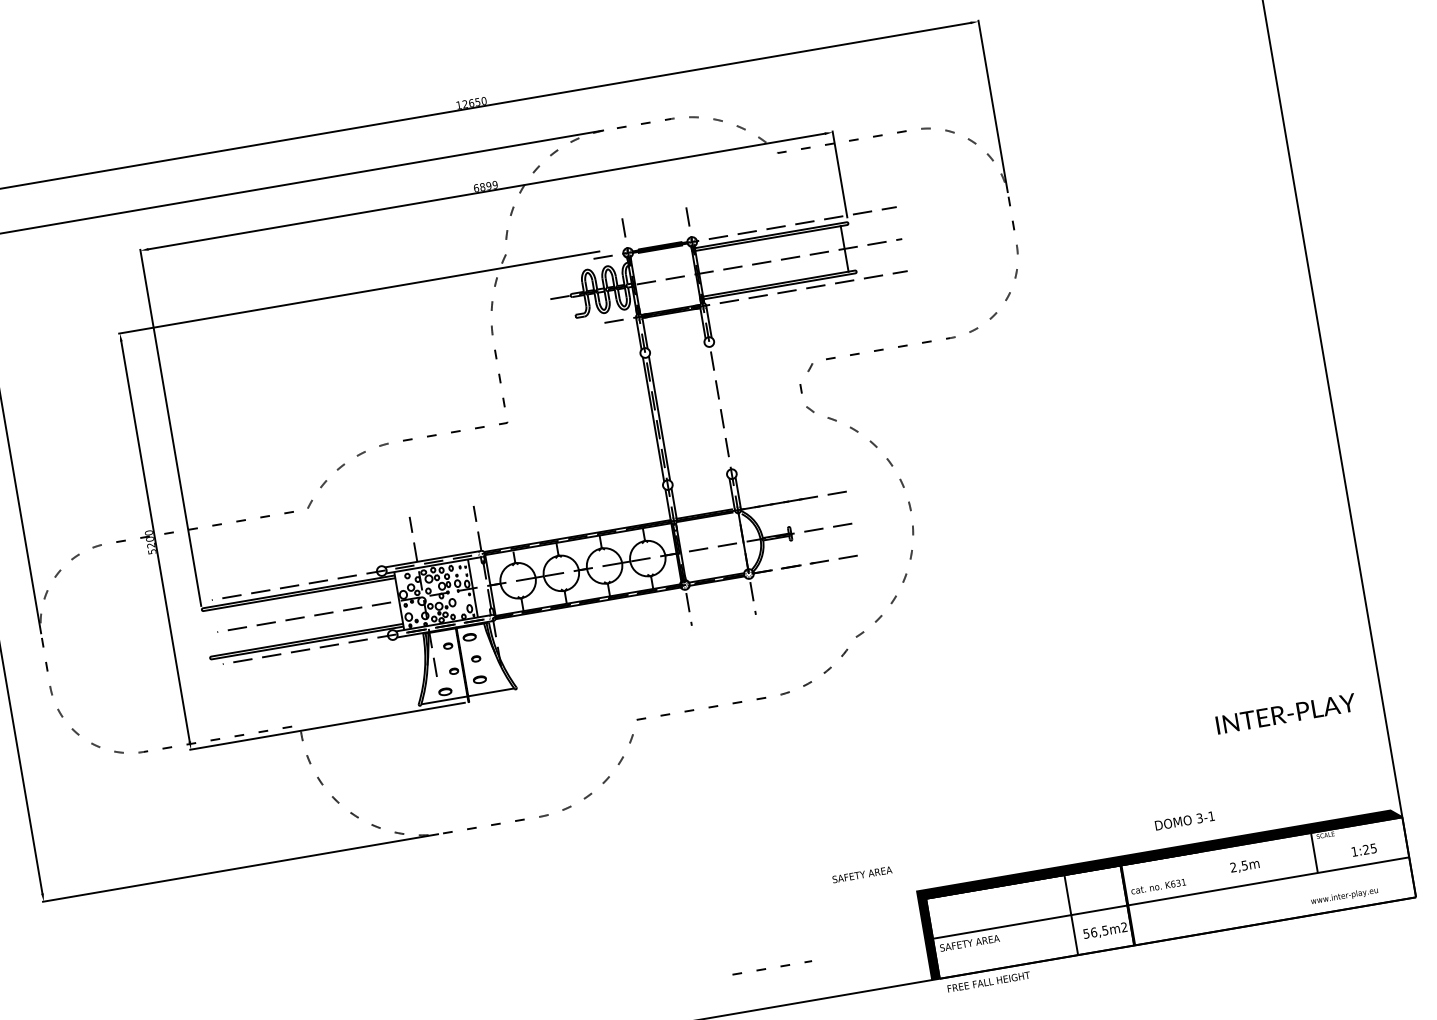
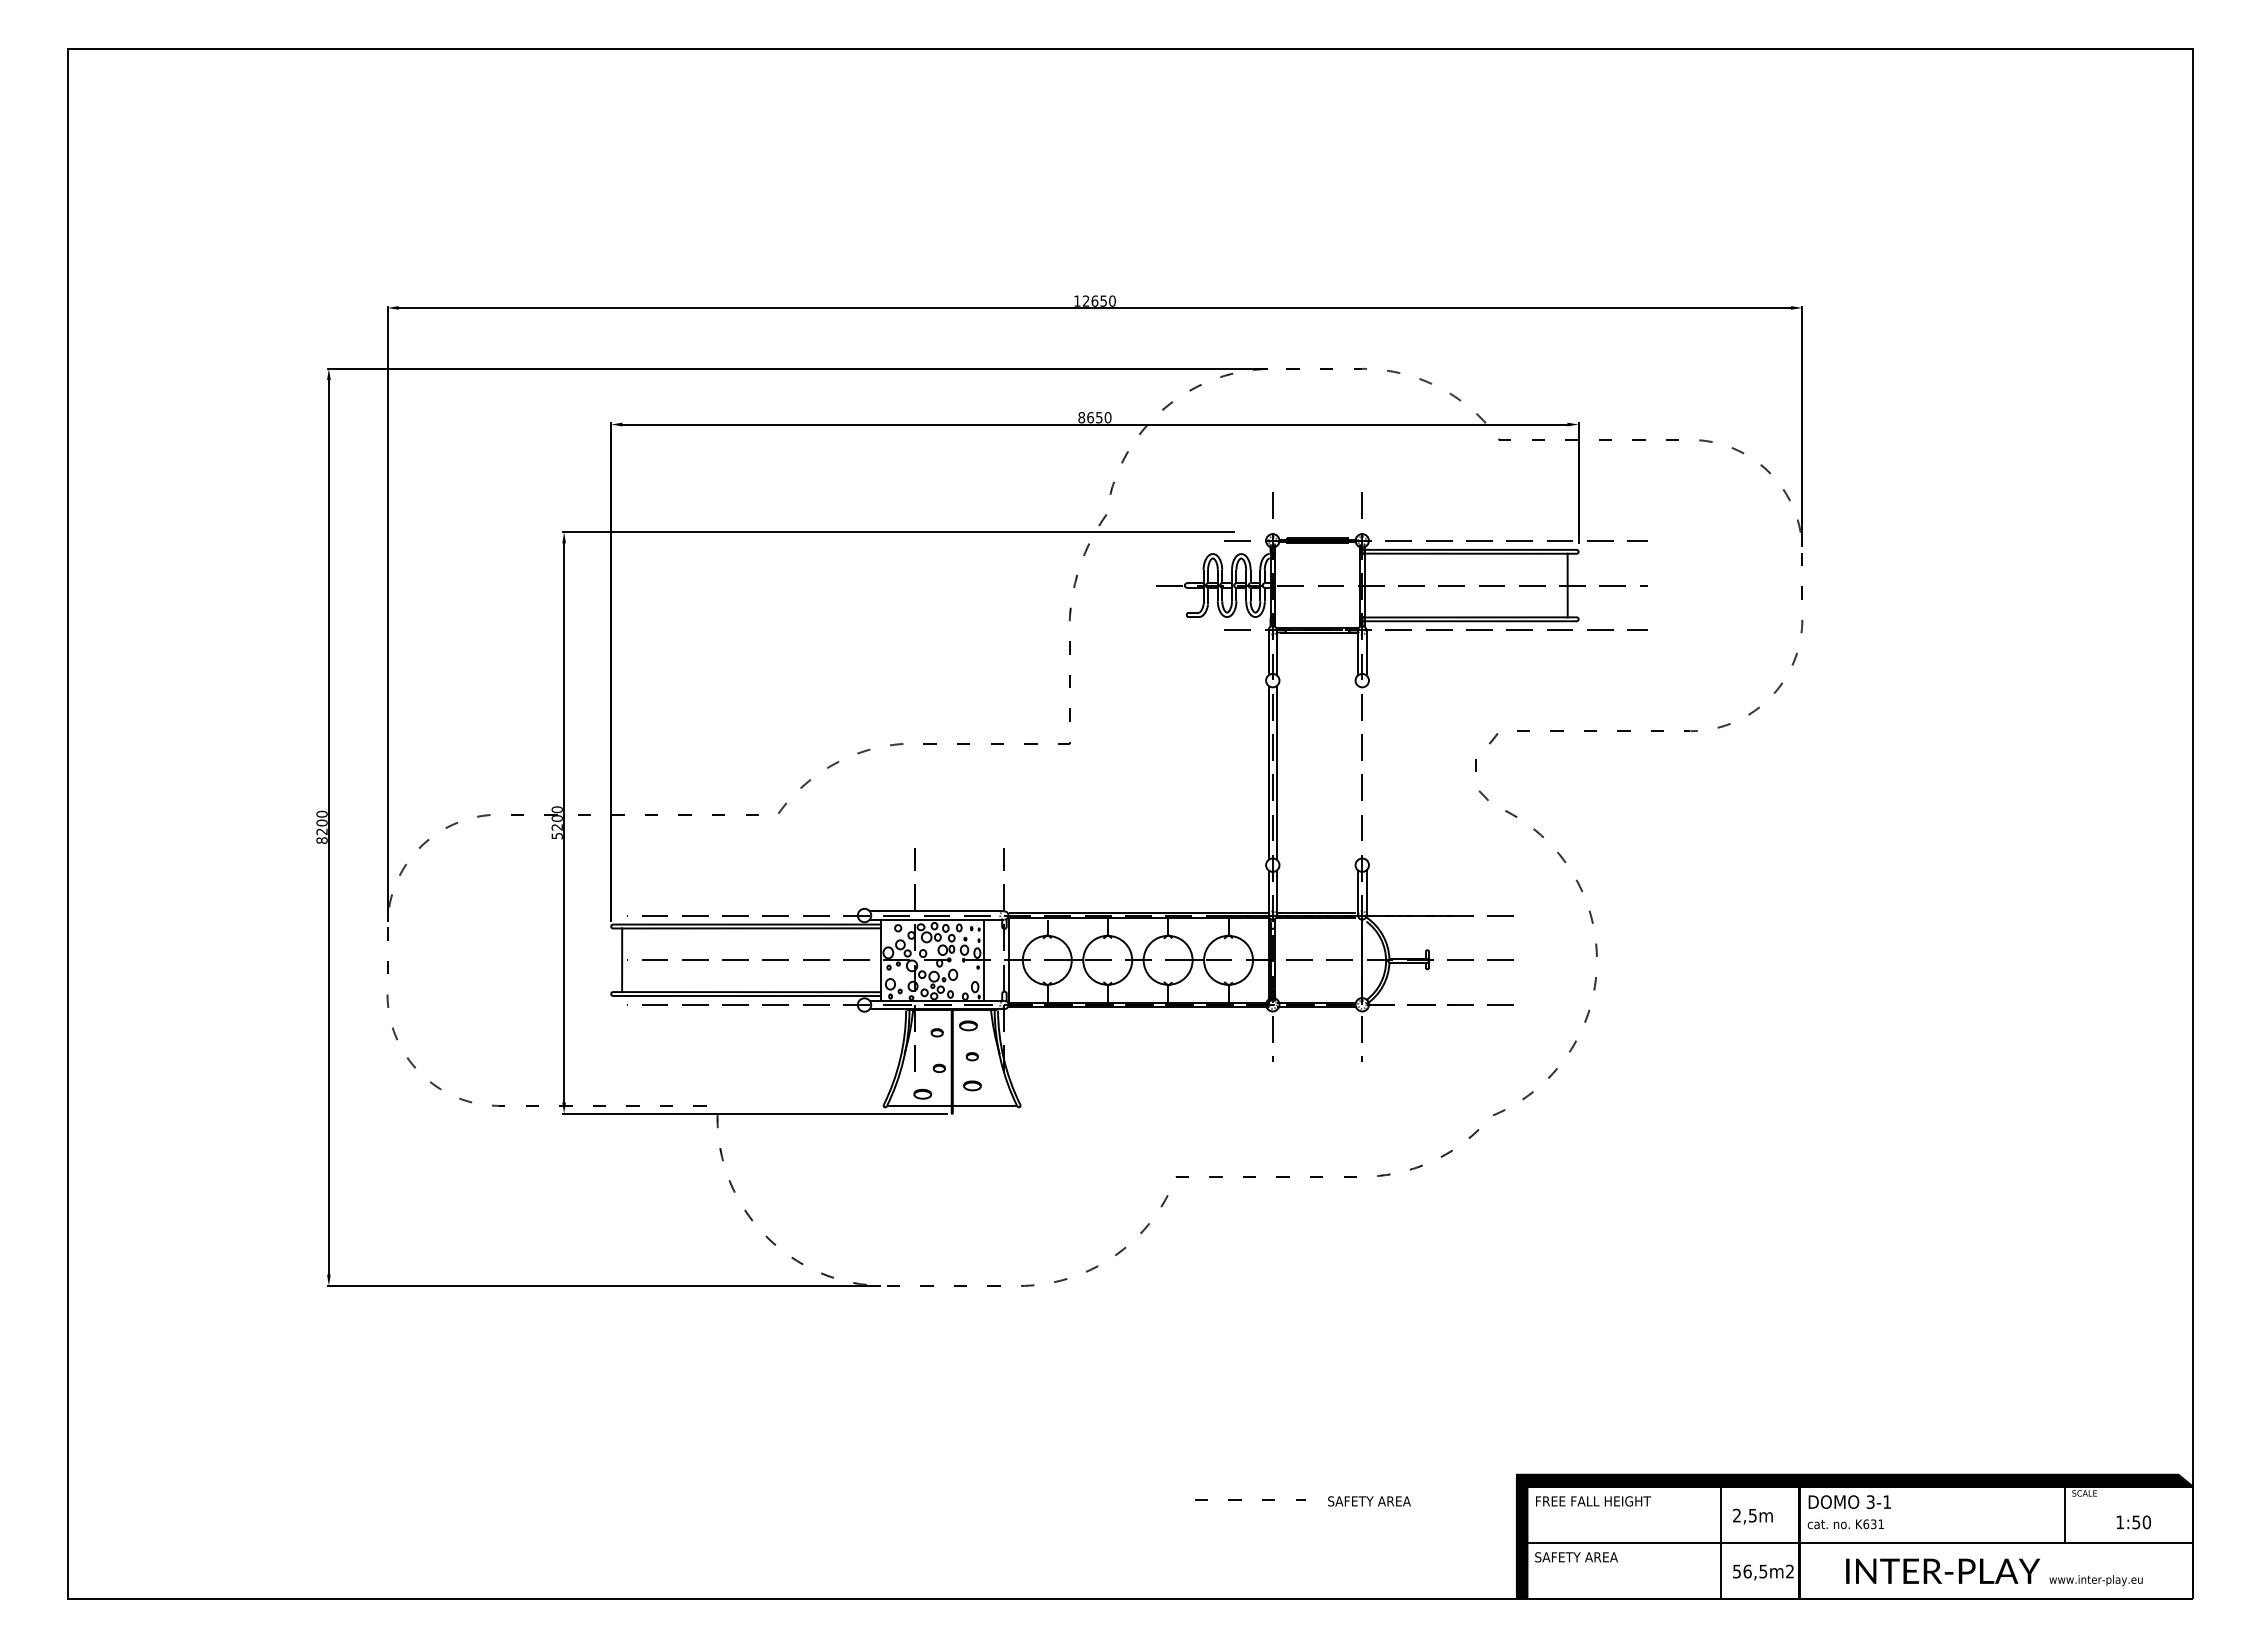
text: (485, 186) -> (1094, 417), 6899 -> 8650
line: (214, 632) -> (622, 960), added
text: (1285, 713) -> (1942, 1570), moved
text: (1184, 820) -> (1849, 1501), moved
text: (1369, 849) -> (2141, 1522), 1:25 -> 1:50
text: (1244, 866) -> (1752, 1516), moved
text: (862, 874) -> (1369, 1501), moved
line: (765, 968) -> (1241, 1499), moved
text: (989, 982) -> (1593, 1501), moved

